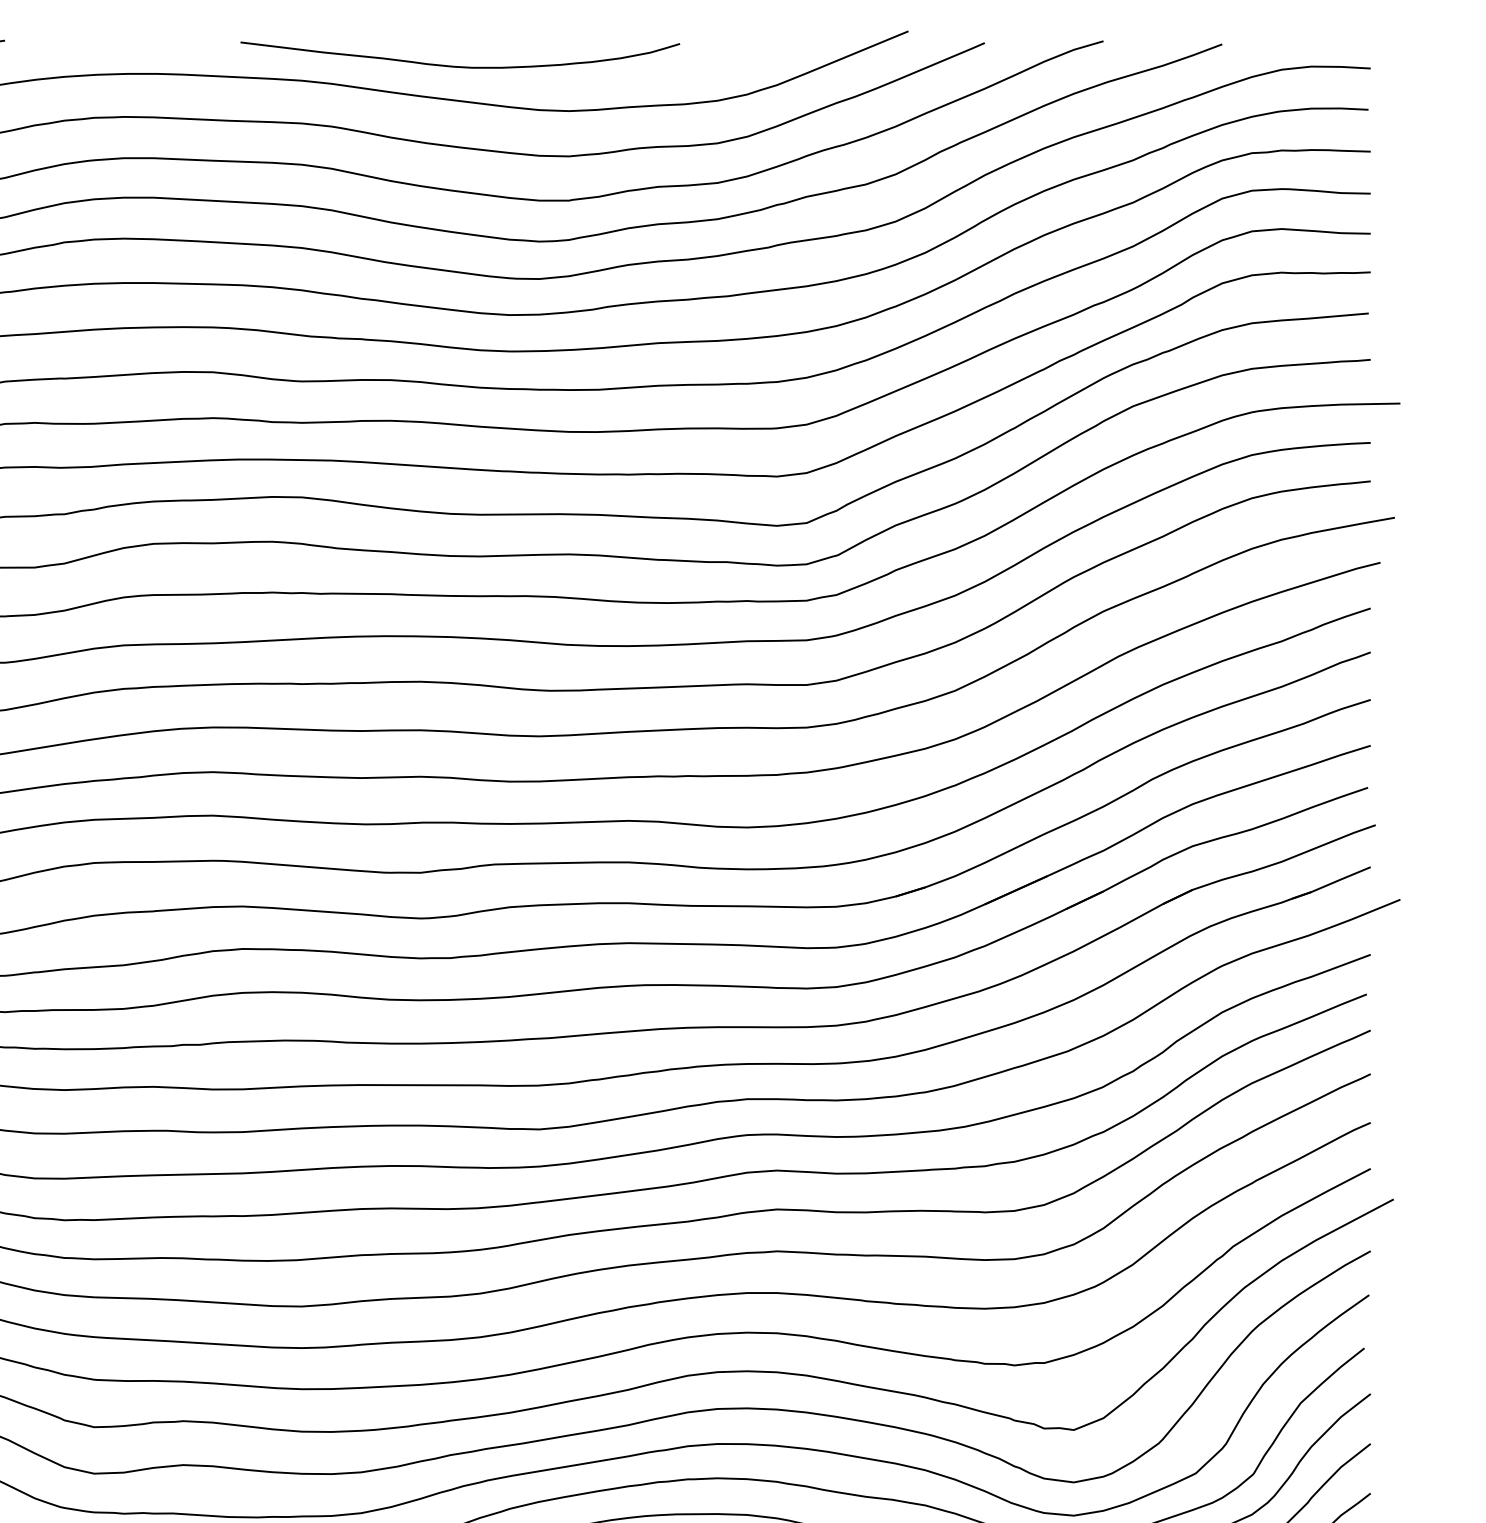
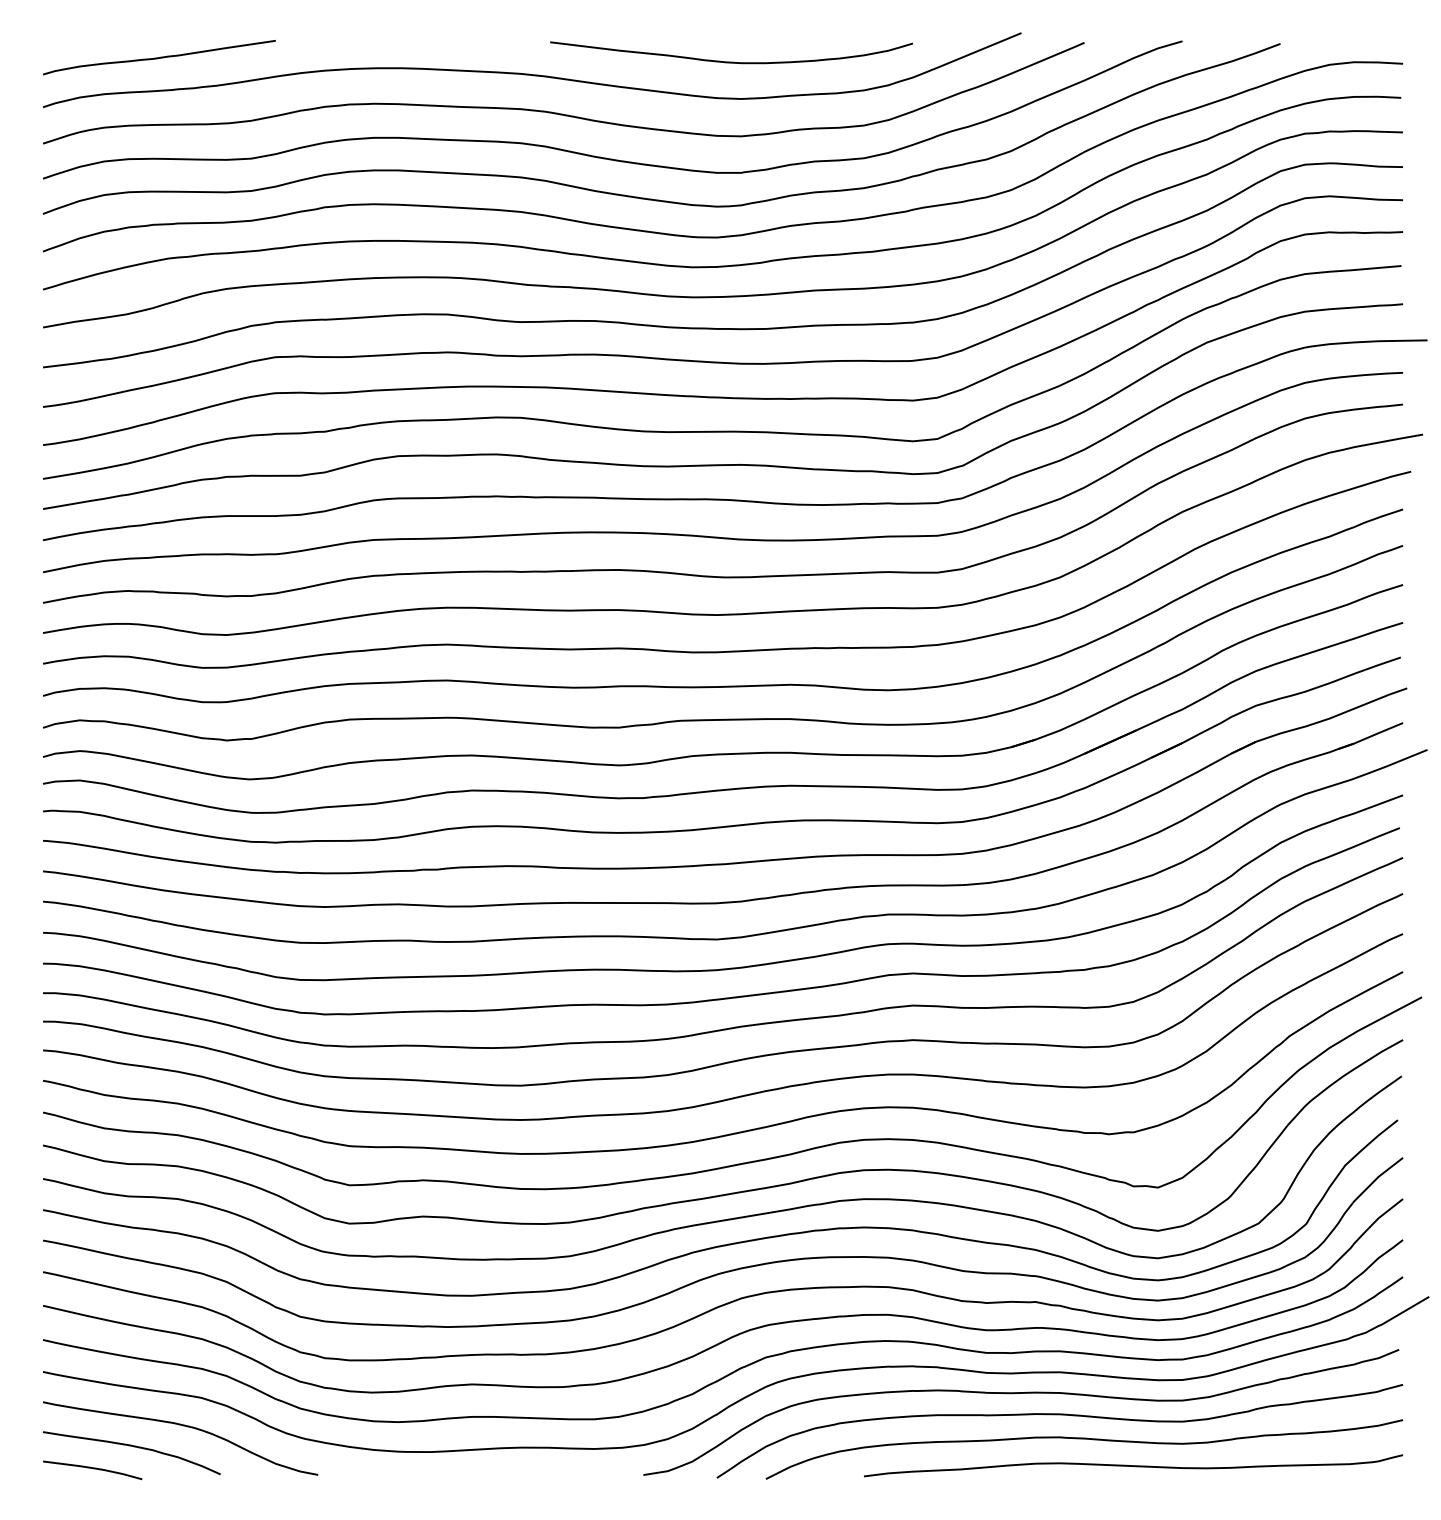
curve: (460, 65) -> (731, 61), moved

